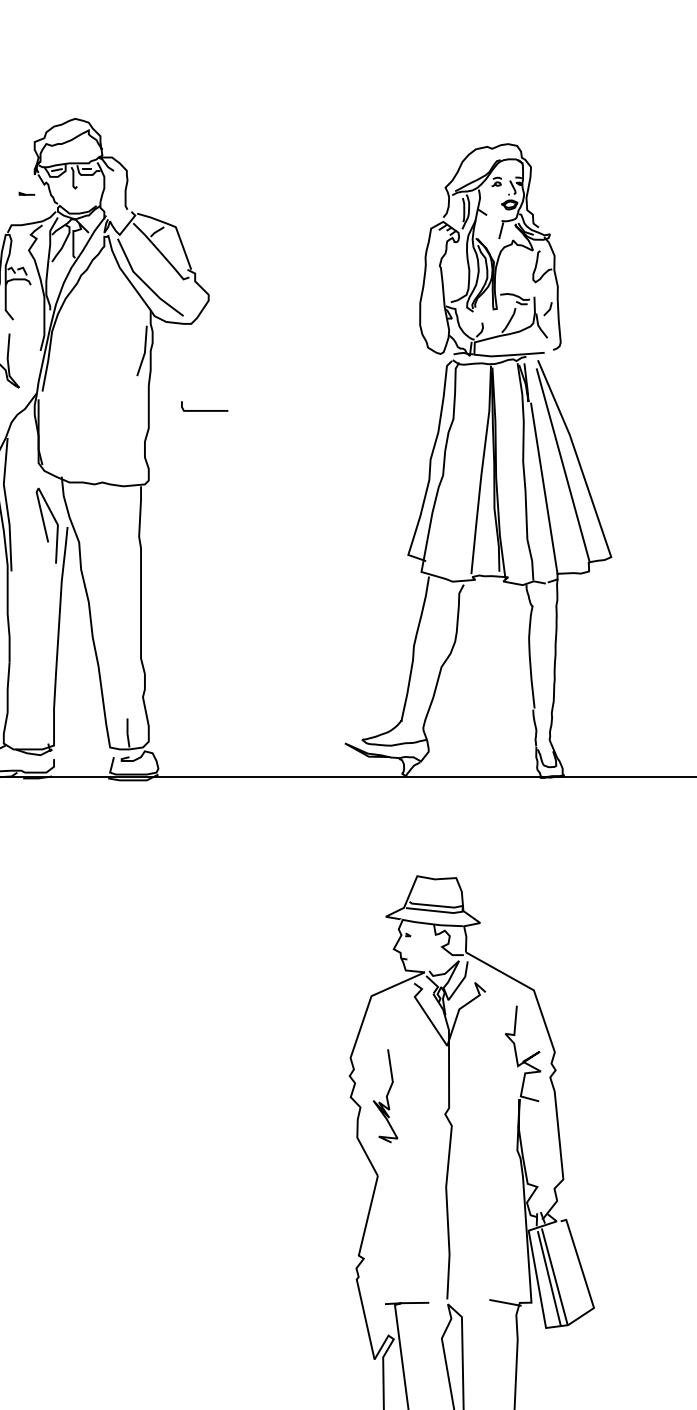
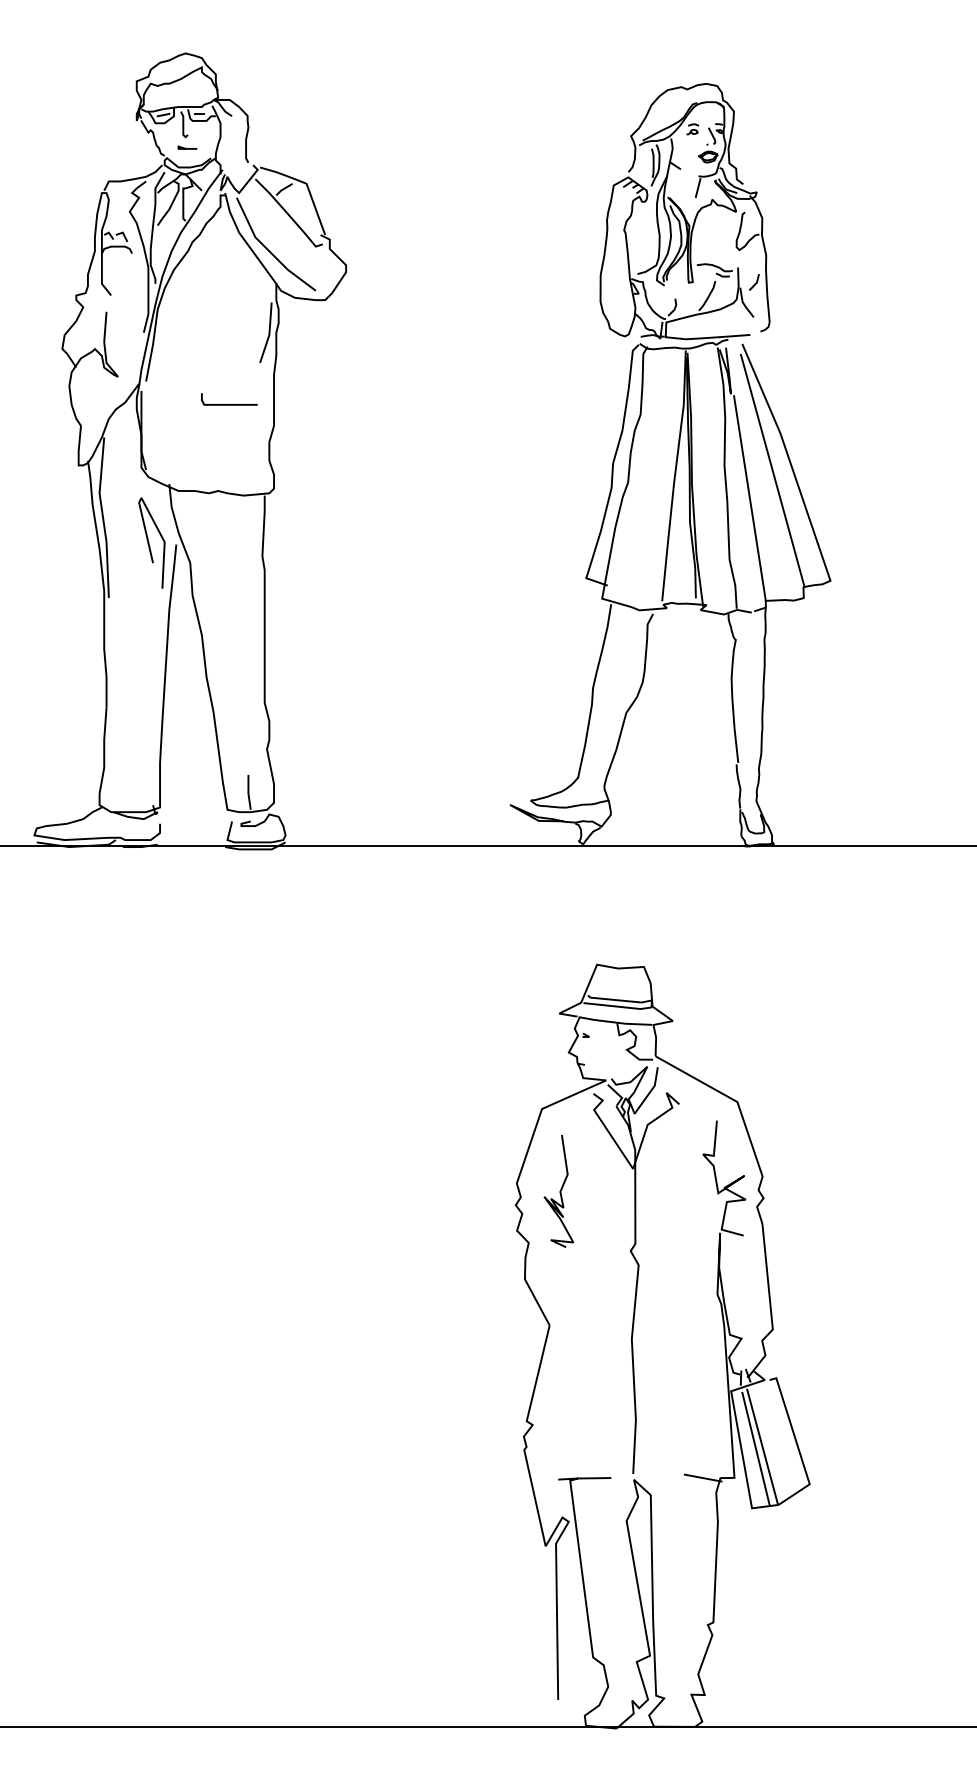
curve: (27, 194) -> (187, 148), moved
curve: (204, 410) -> (229, 404), moved
curve: (386, 1096) -> (559, 1191), moved

